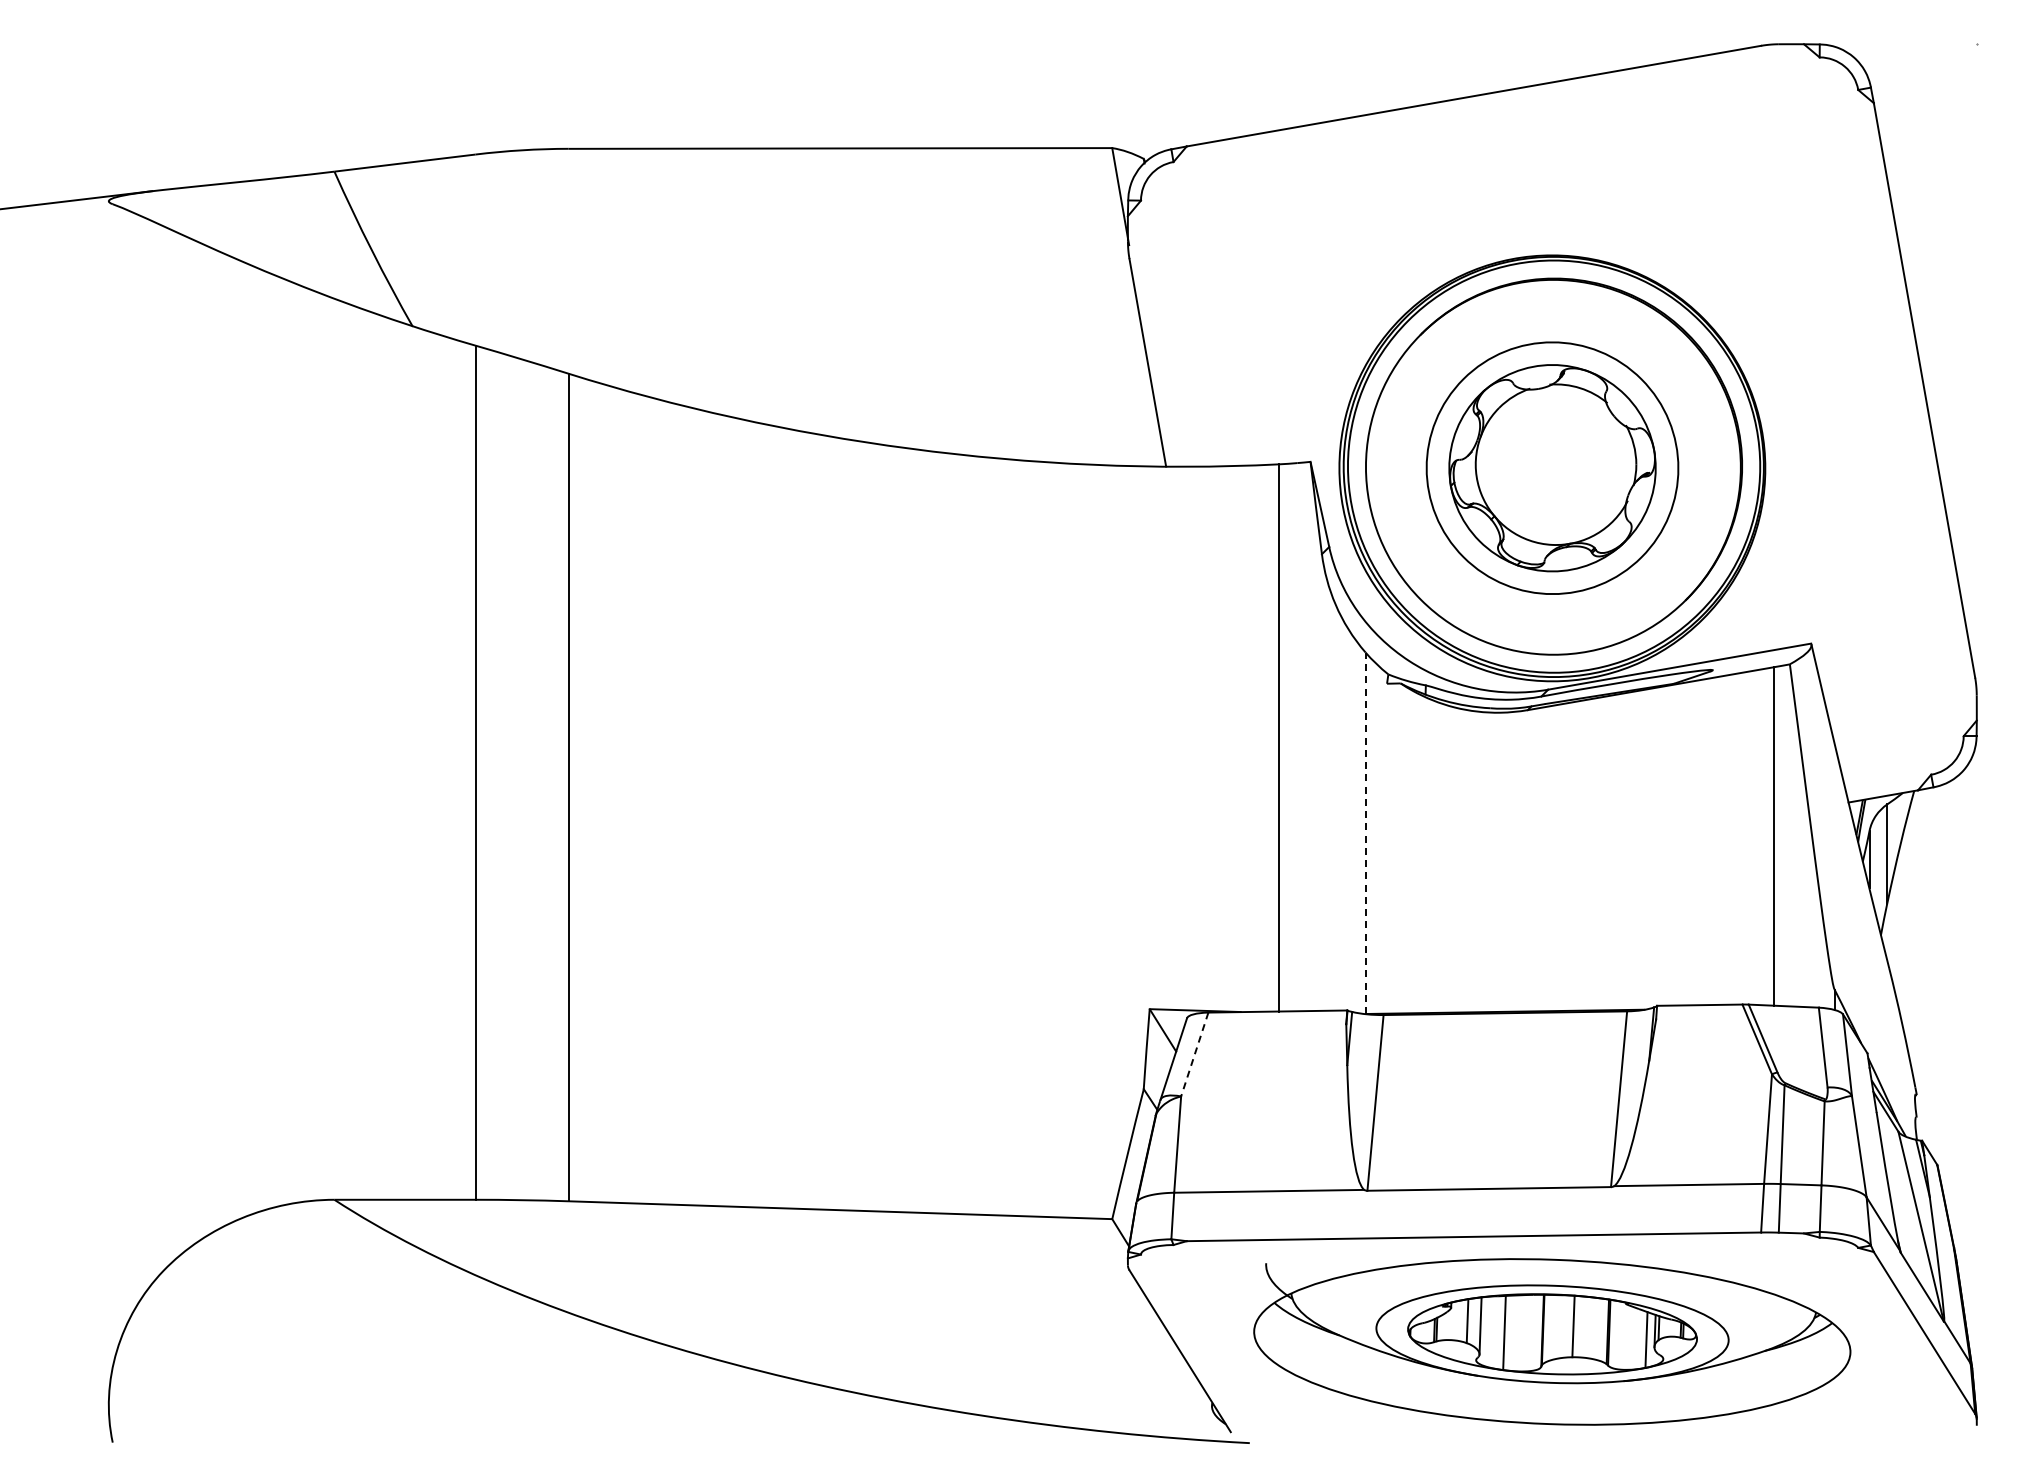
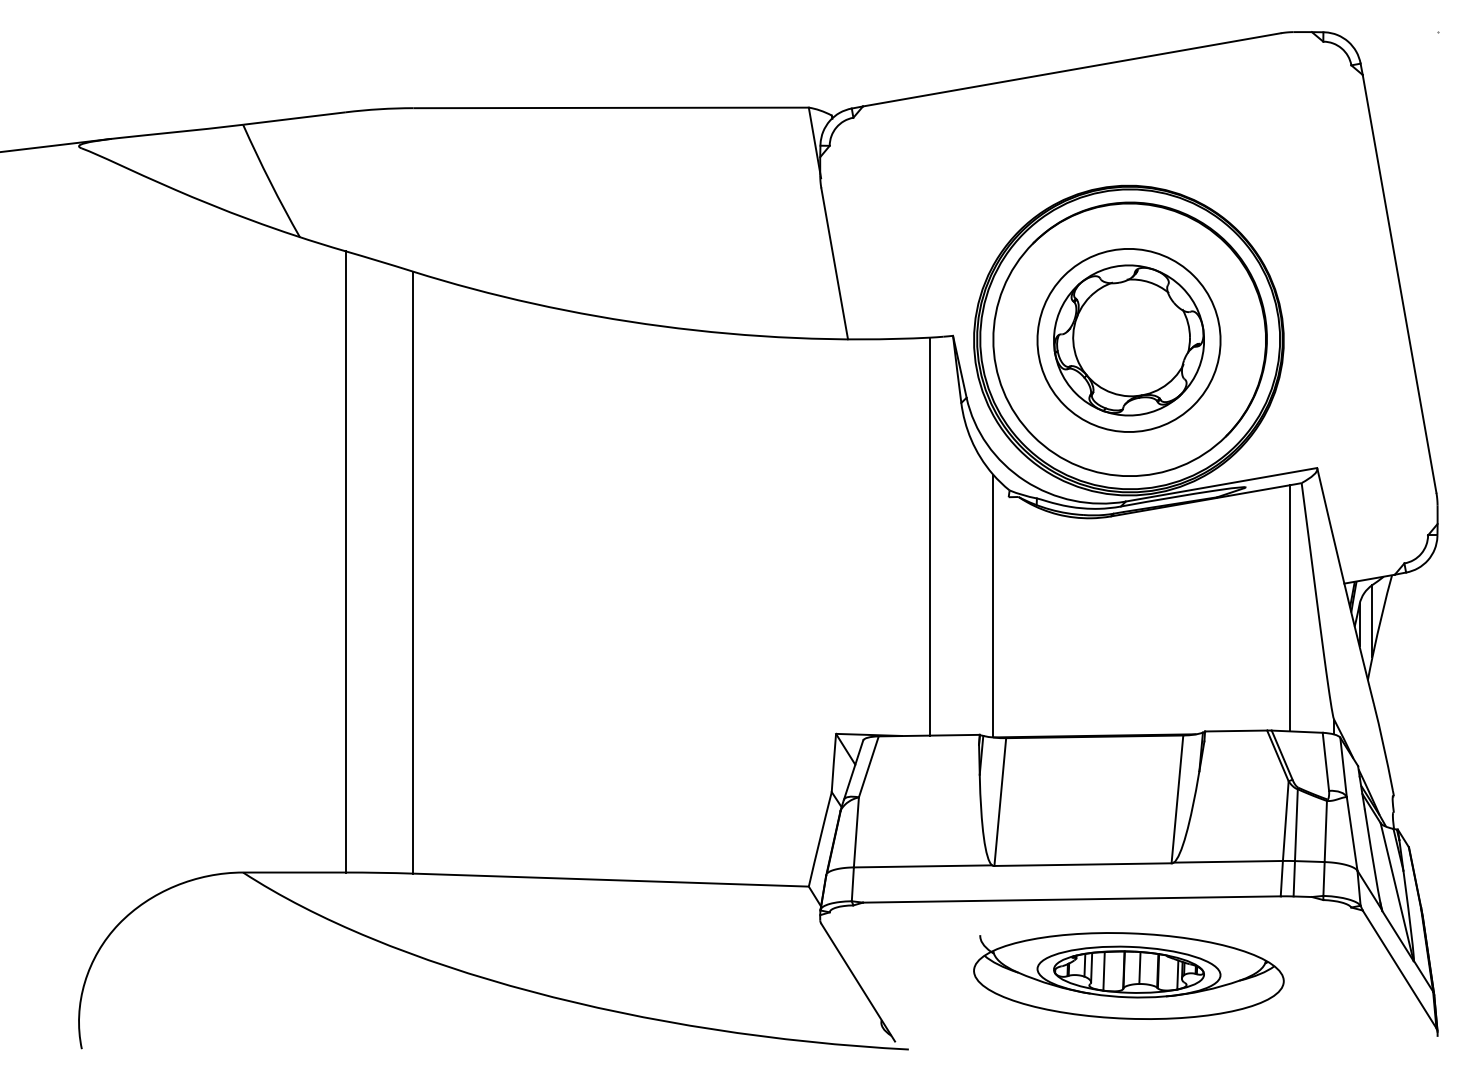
line: (1365, 833) -> (993, 606), dashed -> solid
line: (1194, 1055) -> (868, 767), dashed -> solid
part: (1552, 1342) -> (1129, 976), size x0.71

